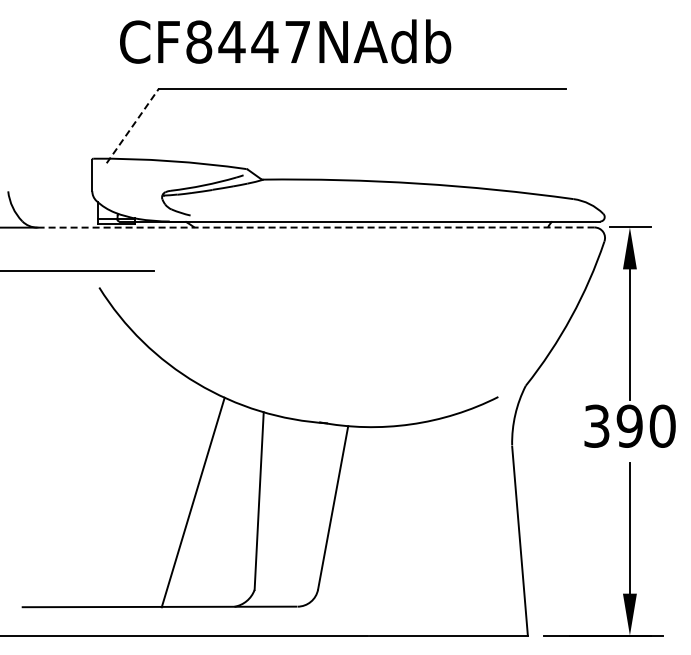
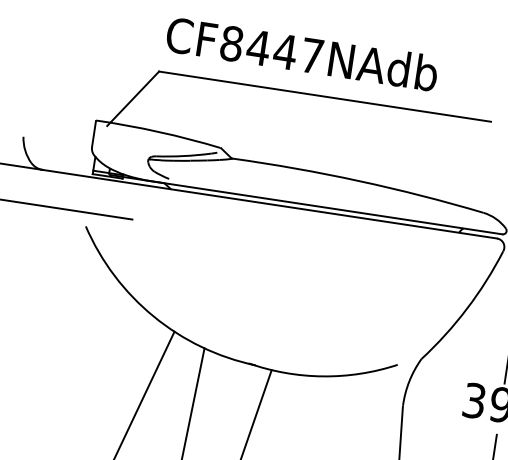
text: (285, 41) -> (302, 53), moved
line: (132, 125) -> (132, 98), dashed -> solid
line: (315, 227) -> (269, 204), dashed -> solid

